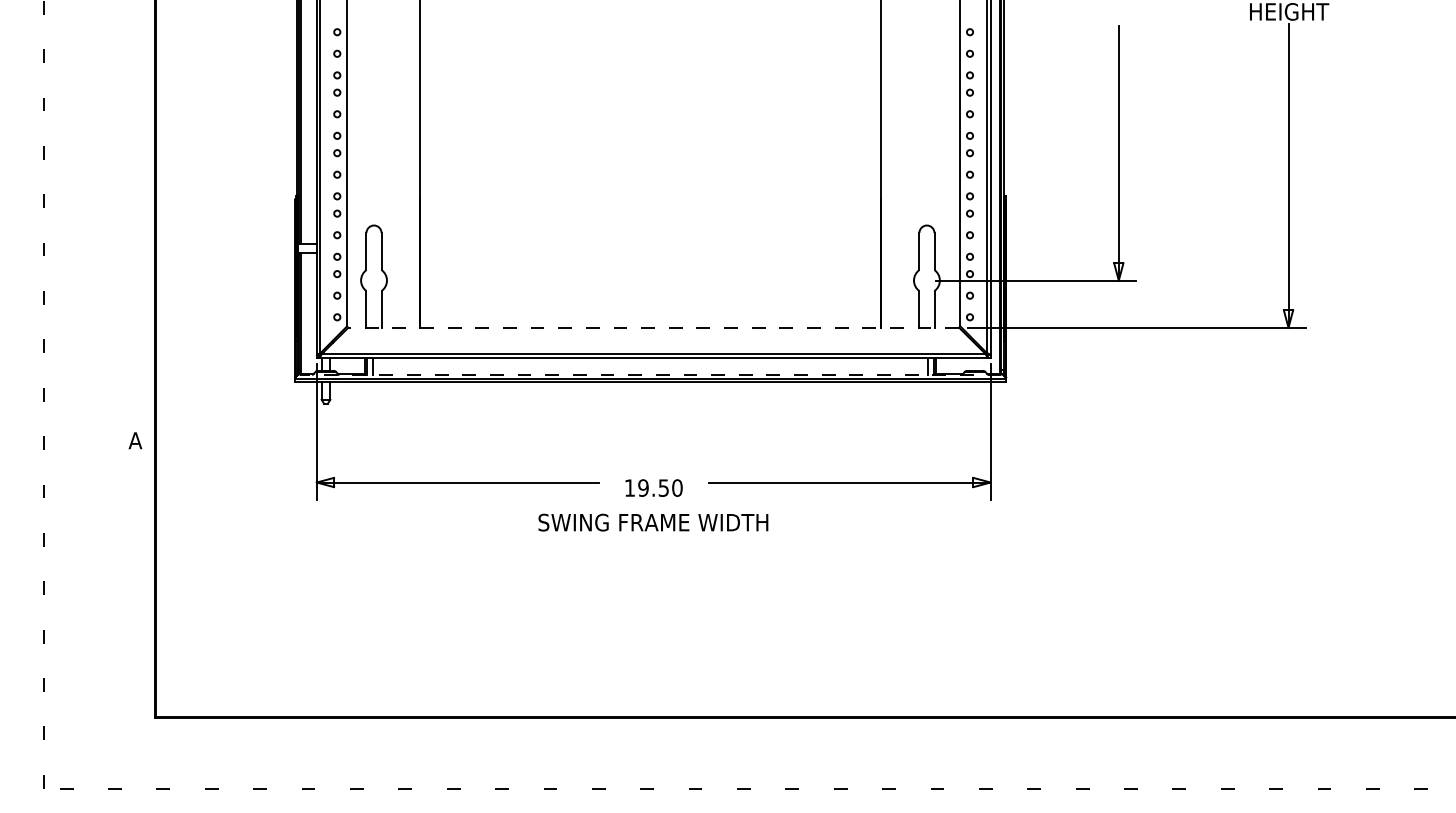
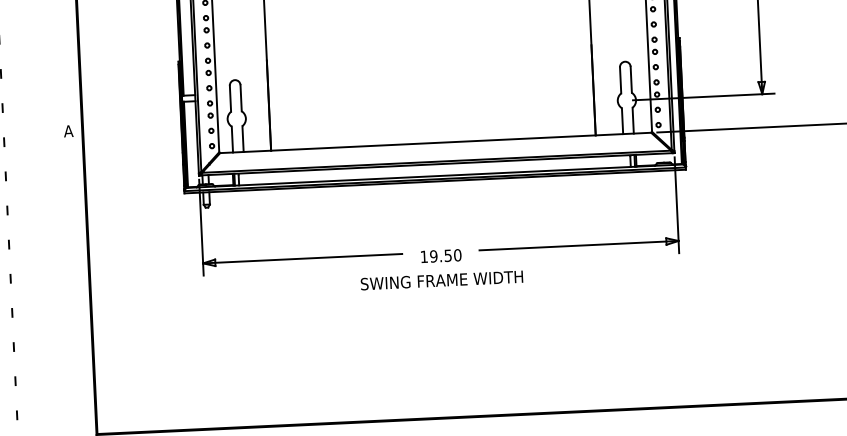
line: (653, 327) -> (435, 142), dashed -> solid
line: (650, 374) -> (434, 176), dashed -> solid
text: (135, 440) -> (68, 131), moved

